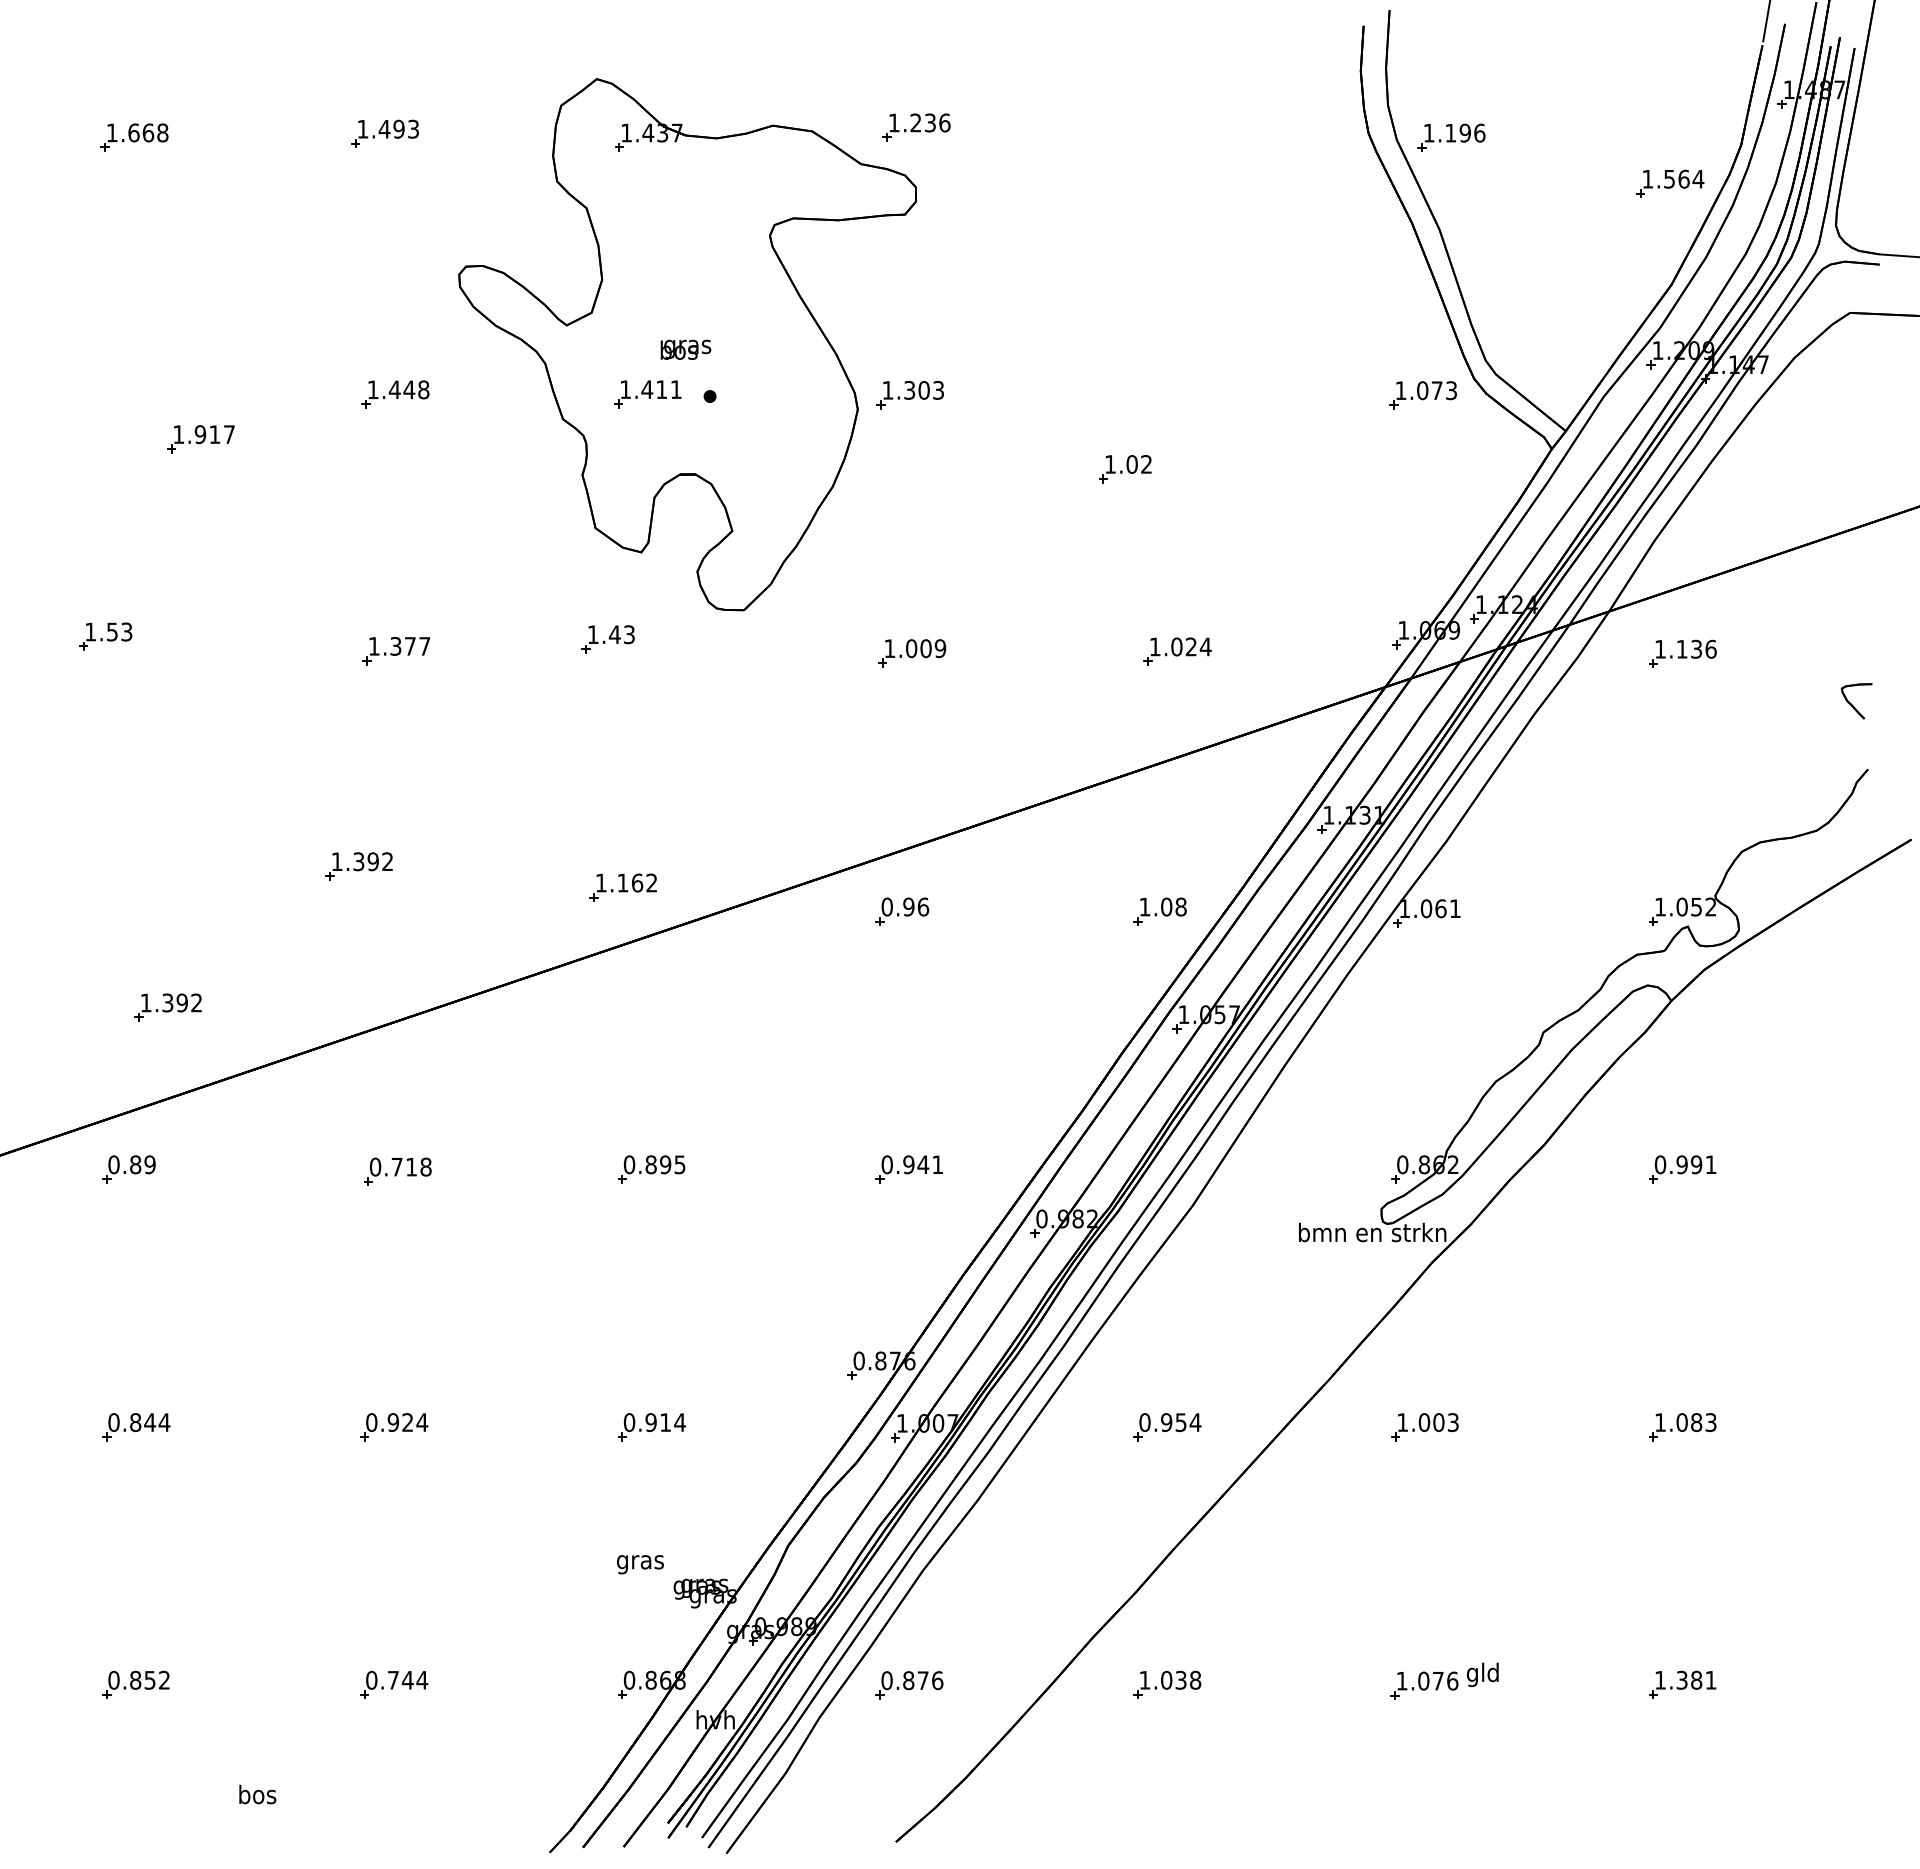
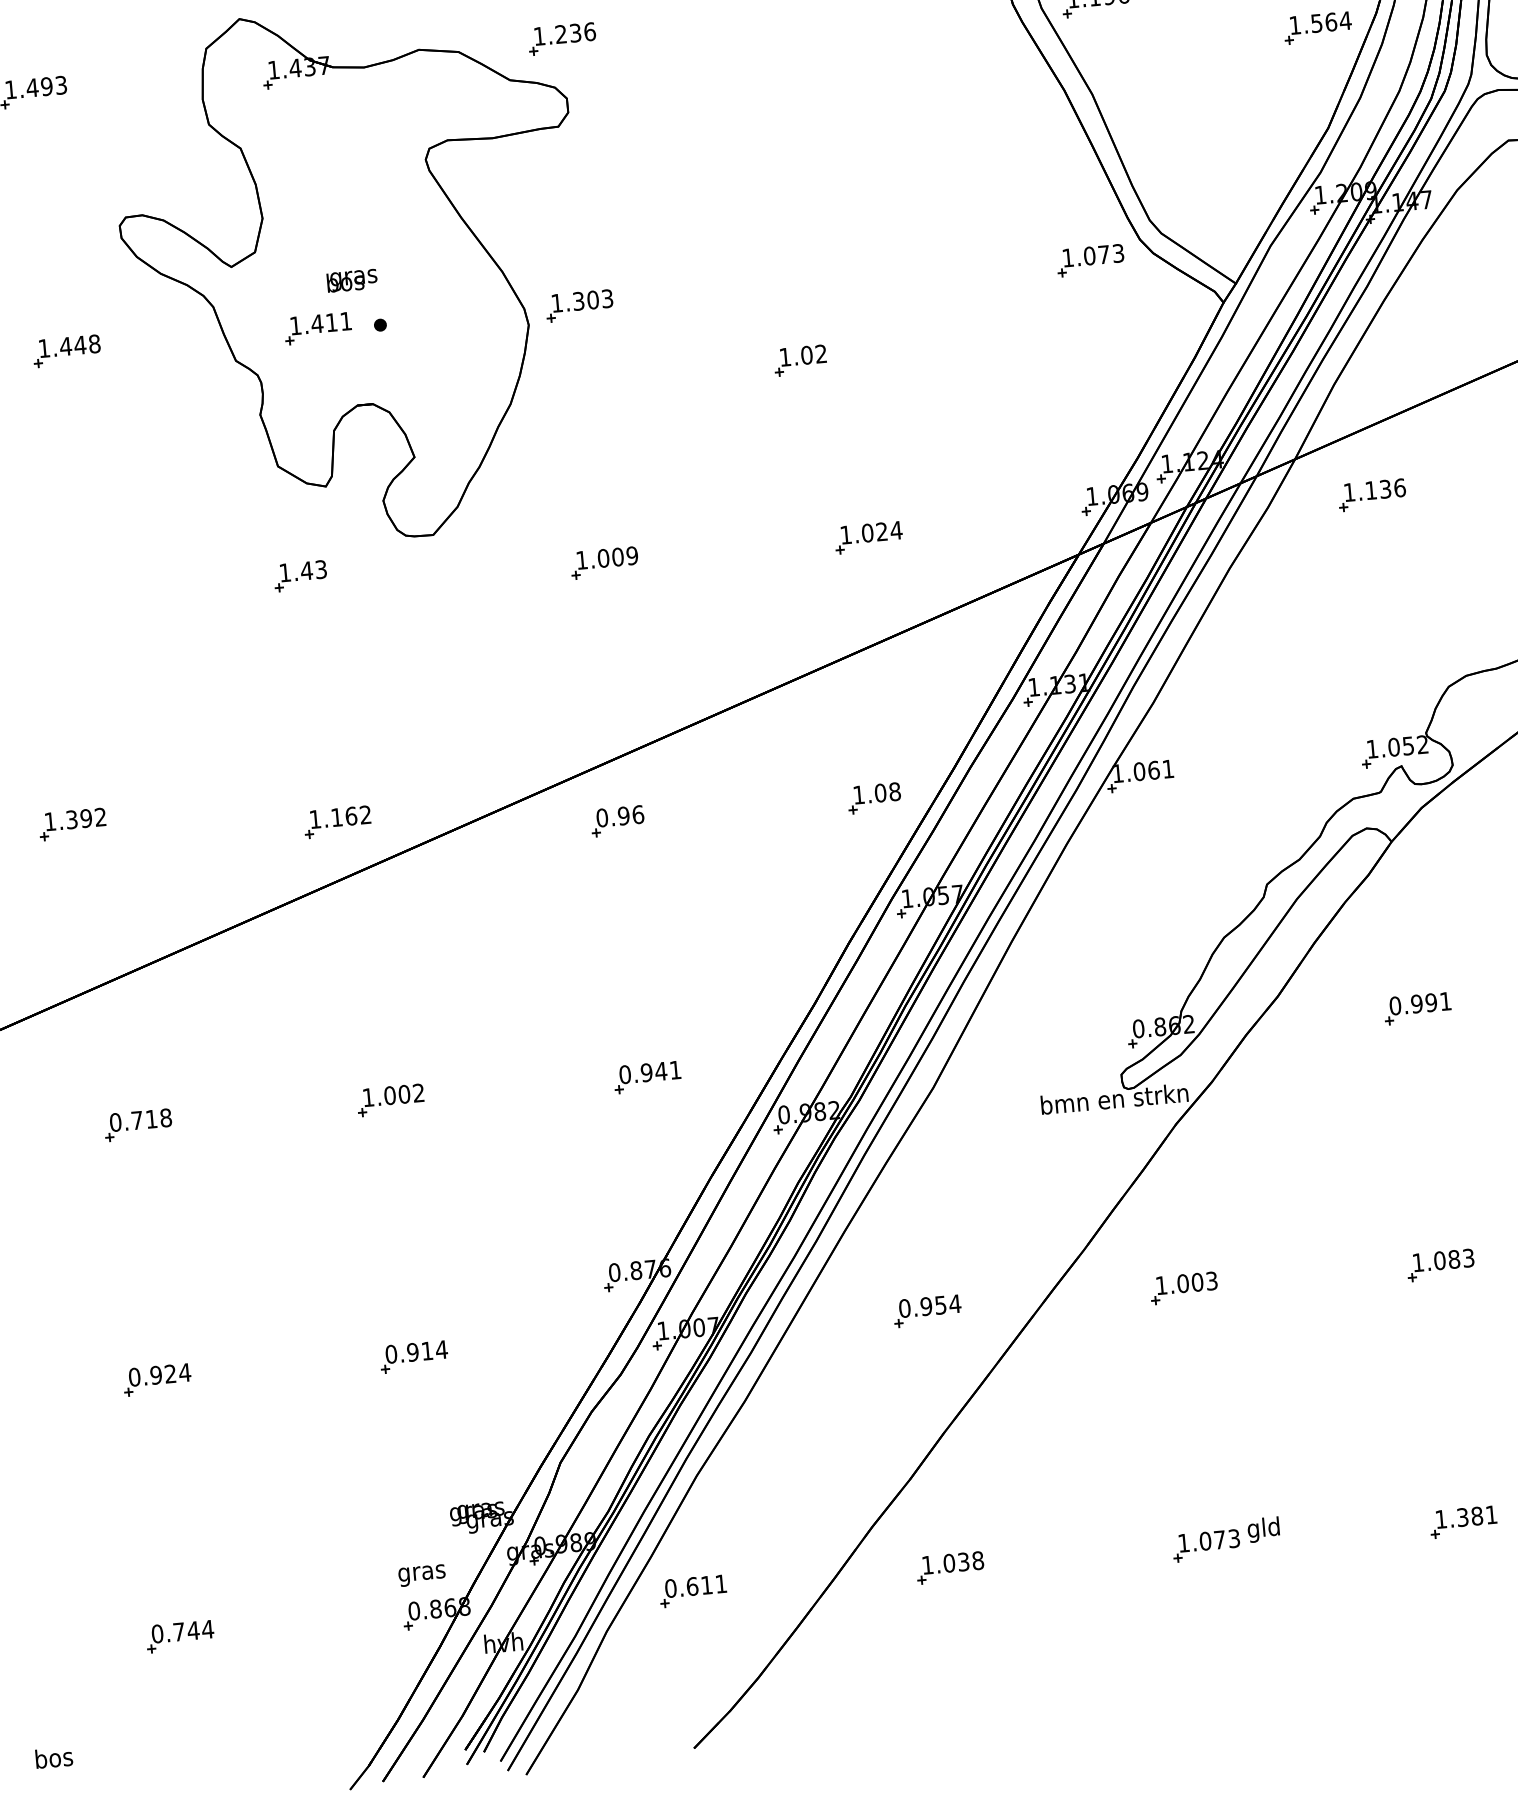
part: (396, 651) -> (90, 607), removed
text: (654, 1164) -> (393, 1095), 0.895 -> 1.002
text: (640, 1564) -> (422, 1575), moved
text: (923, 1680) -> (707, 1585), 0.876 -> 0.611
text: (1452, 1680) -> (1234, 1538), 1.076 -> 1.073

